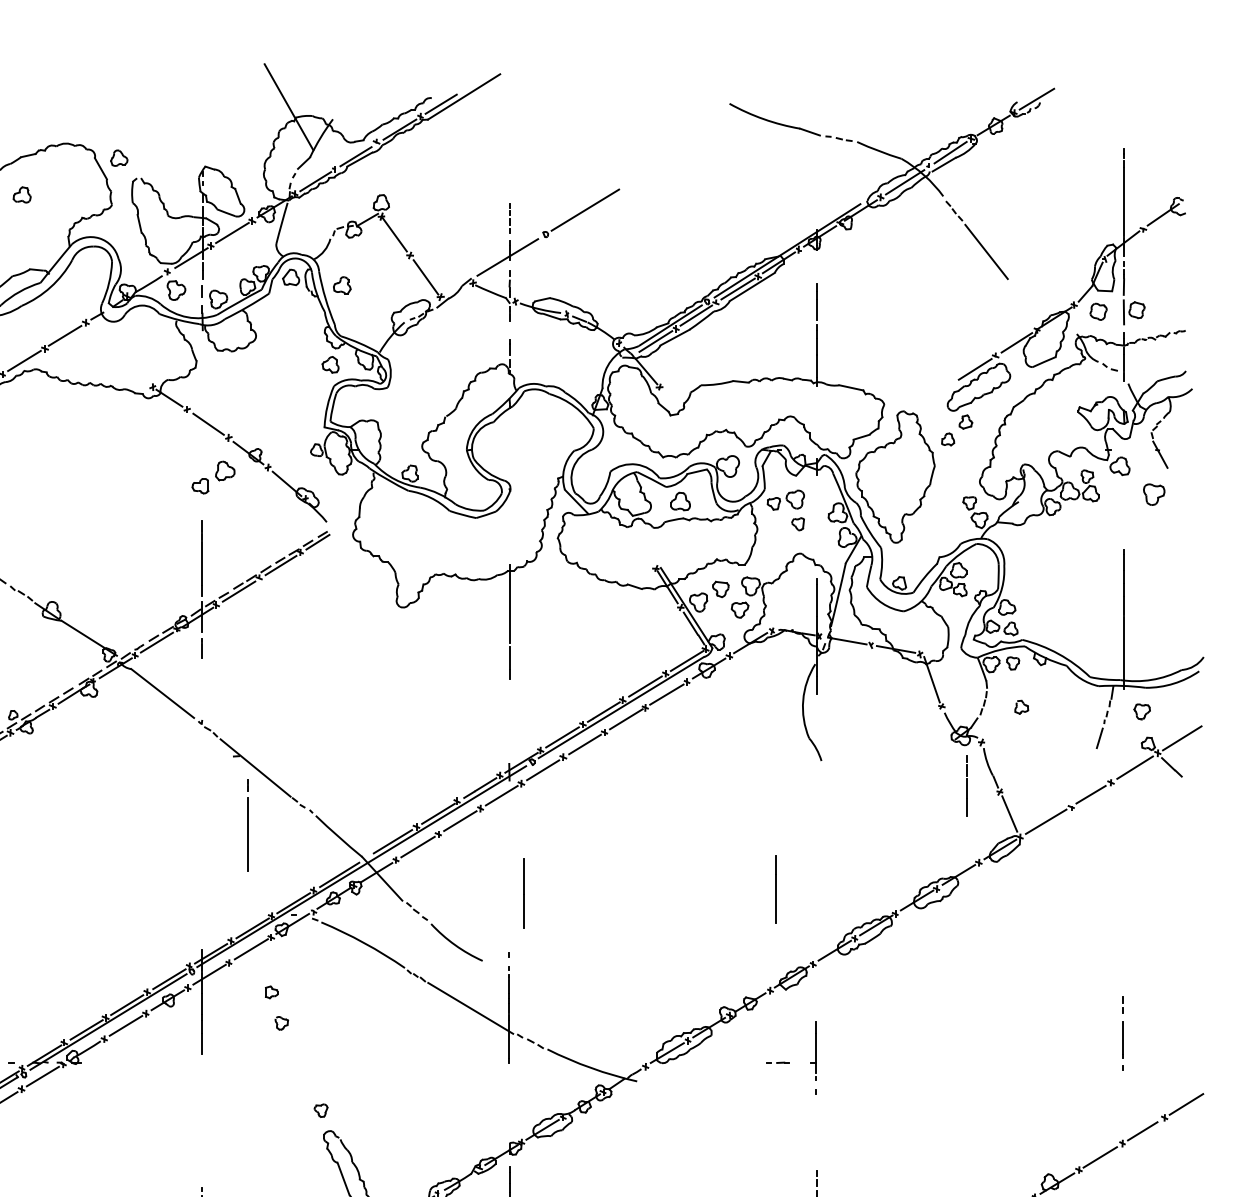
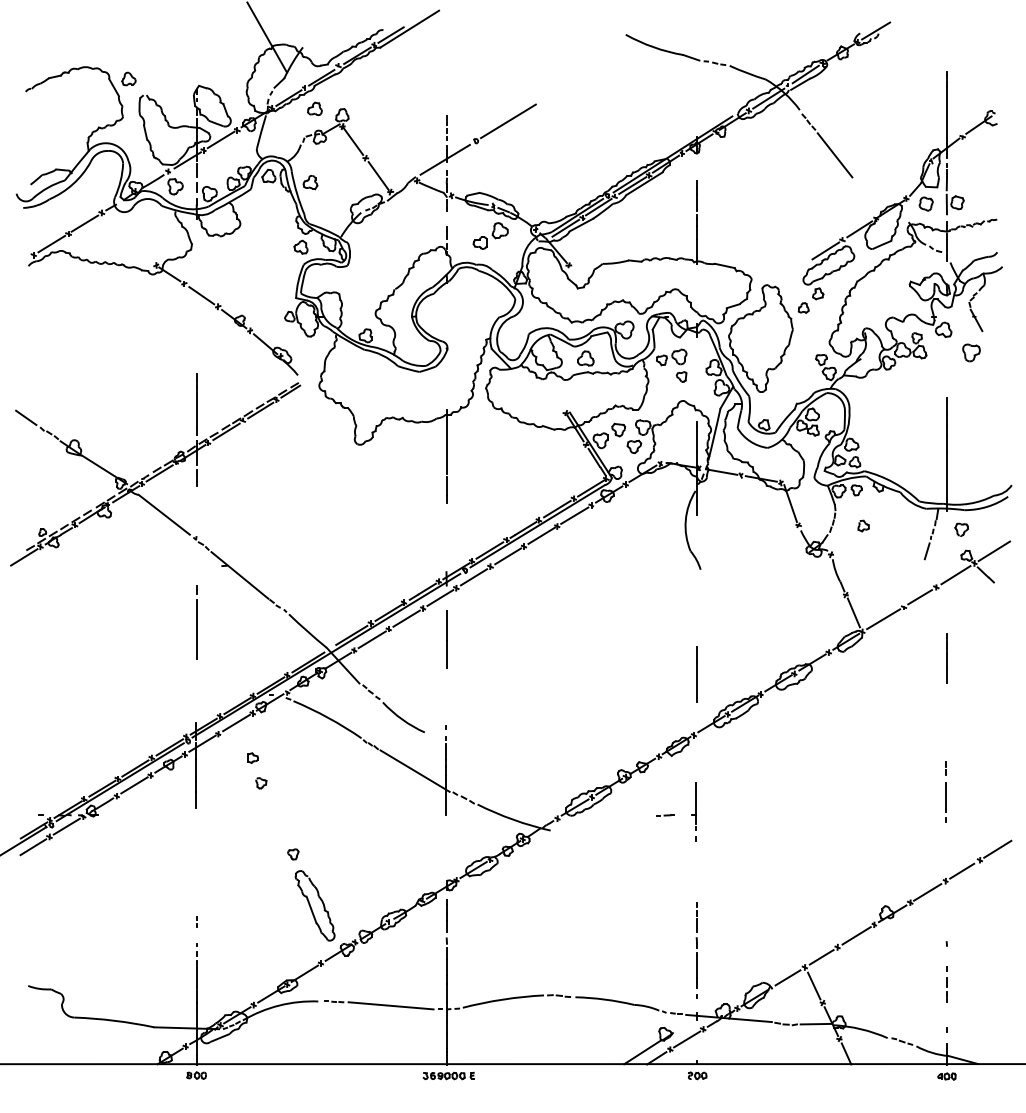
part: (21, 194) -> (314, 108), moved
part: (213, 476) -> (490, 235), moved
line: (966, 786) -> (946, 658), moved
line: (247, 825) -> (196, 622), moved
line: (775, 889) -> (696, 674), moved
line: (524, 893) -> (446, 639), moved

